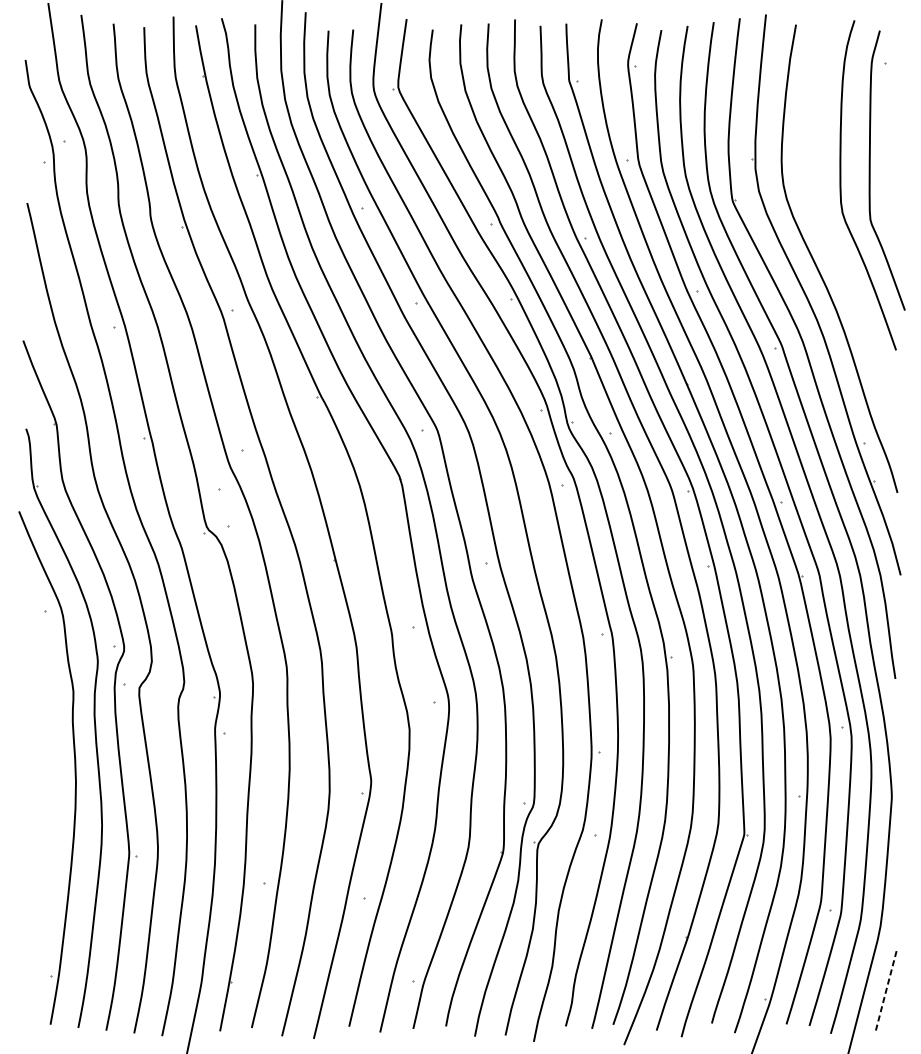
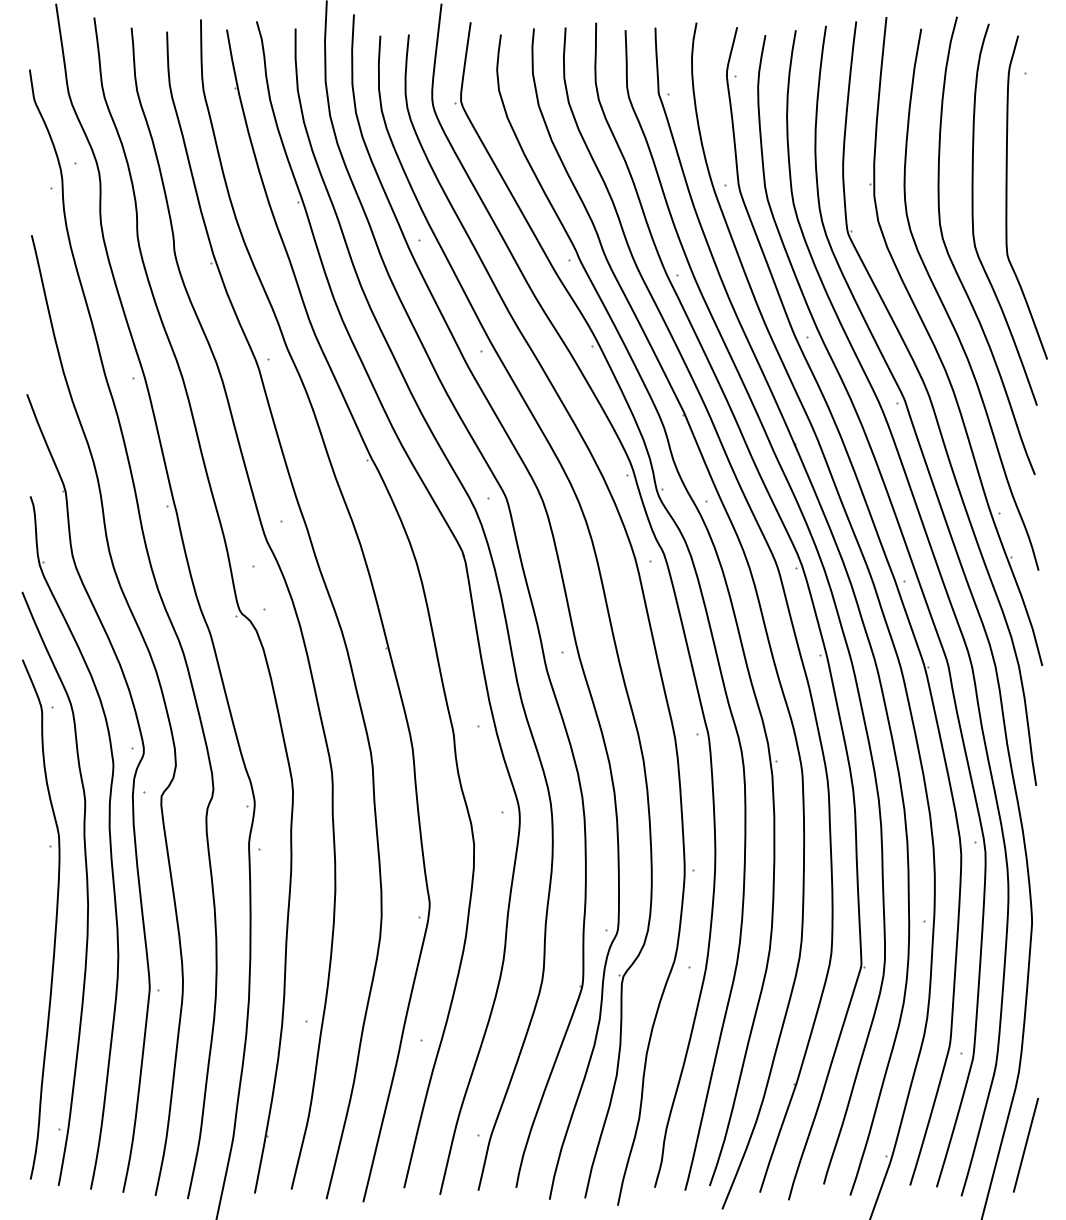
curve: (823, 224) -> (952, 260), added
part: (47, 794) -> (55, 919), added
line: (887, 988) -> (1026, 1144), dashed -> solid

